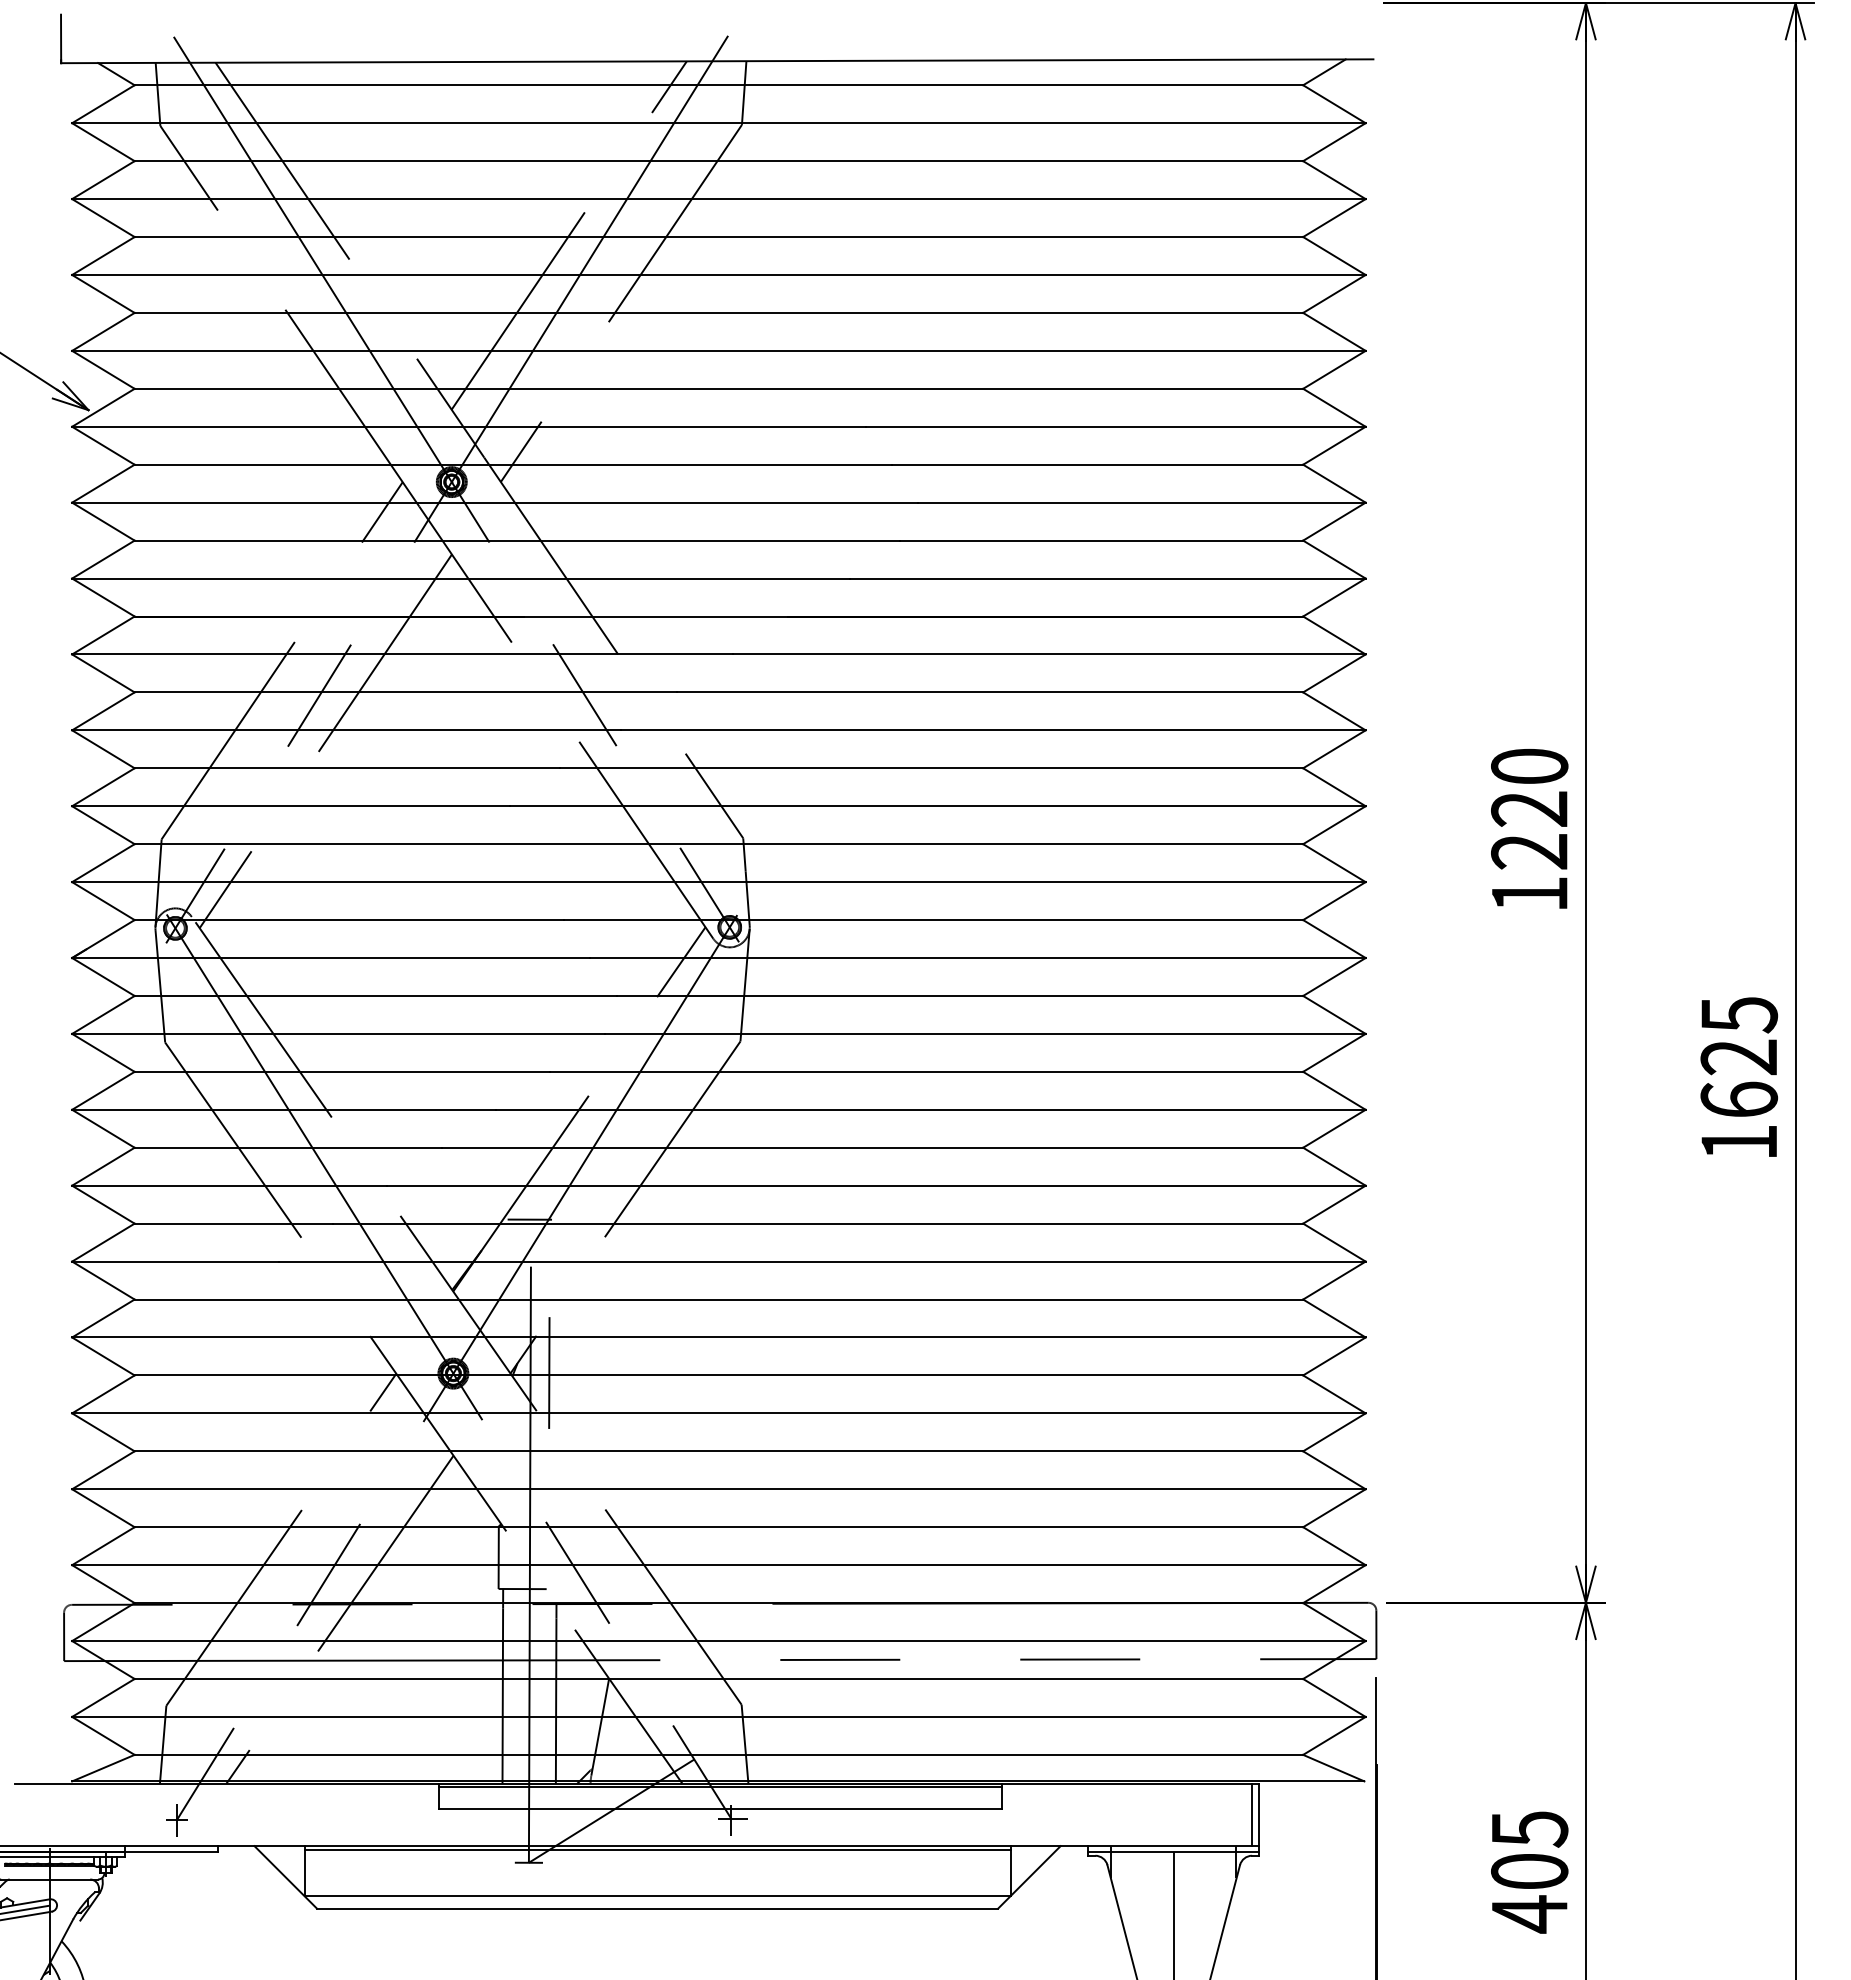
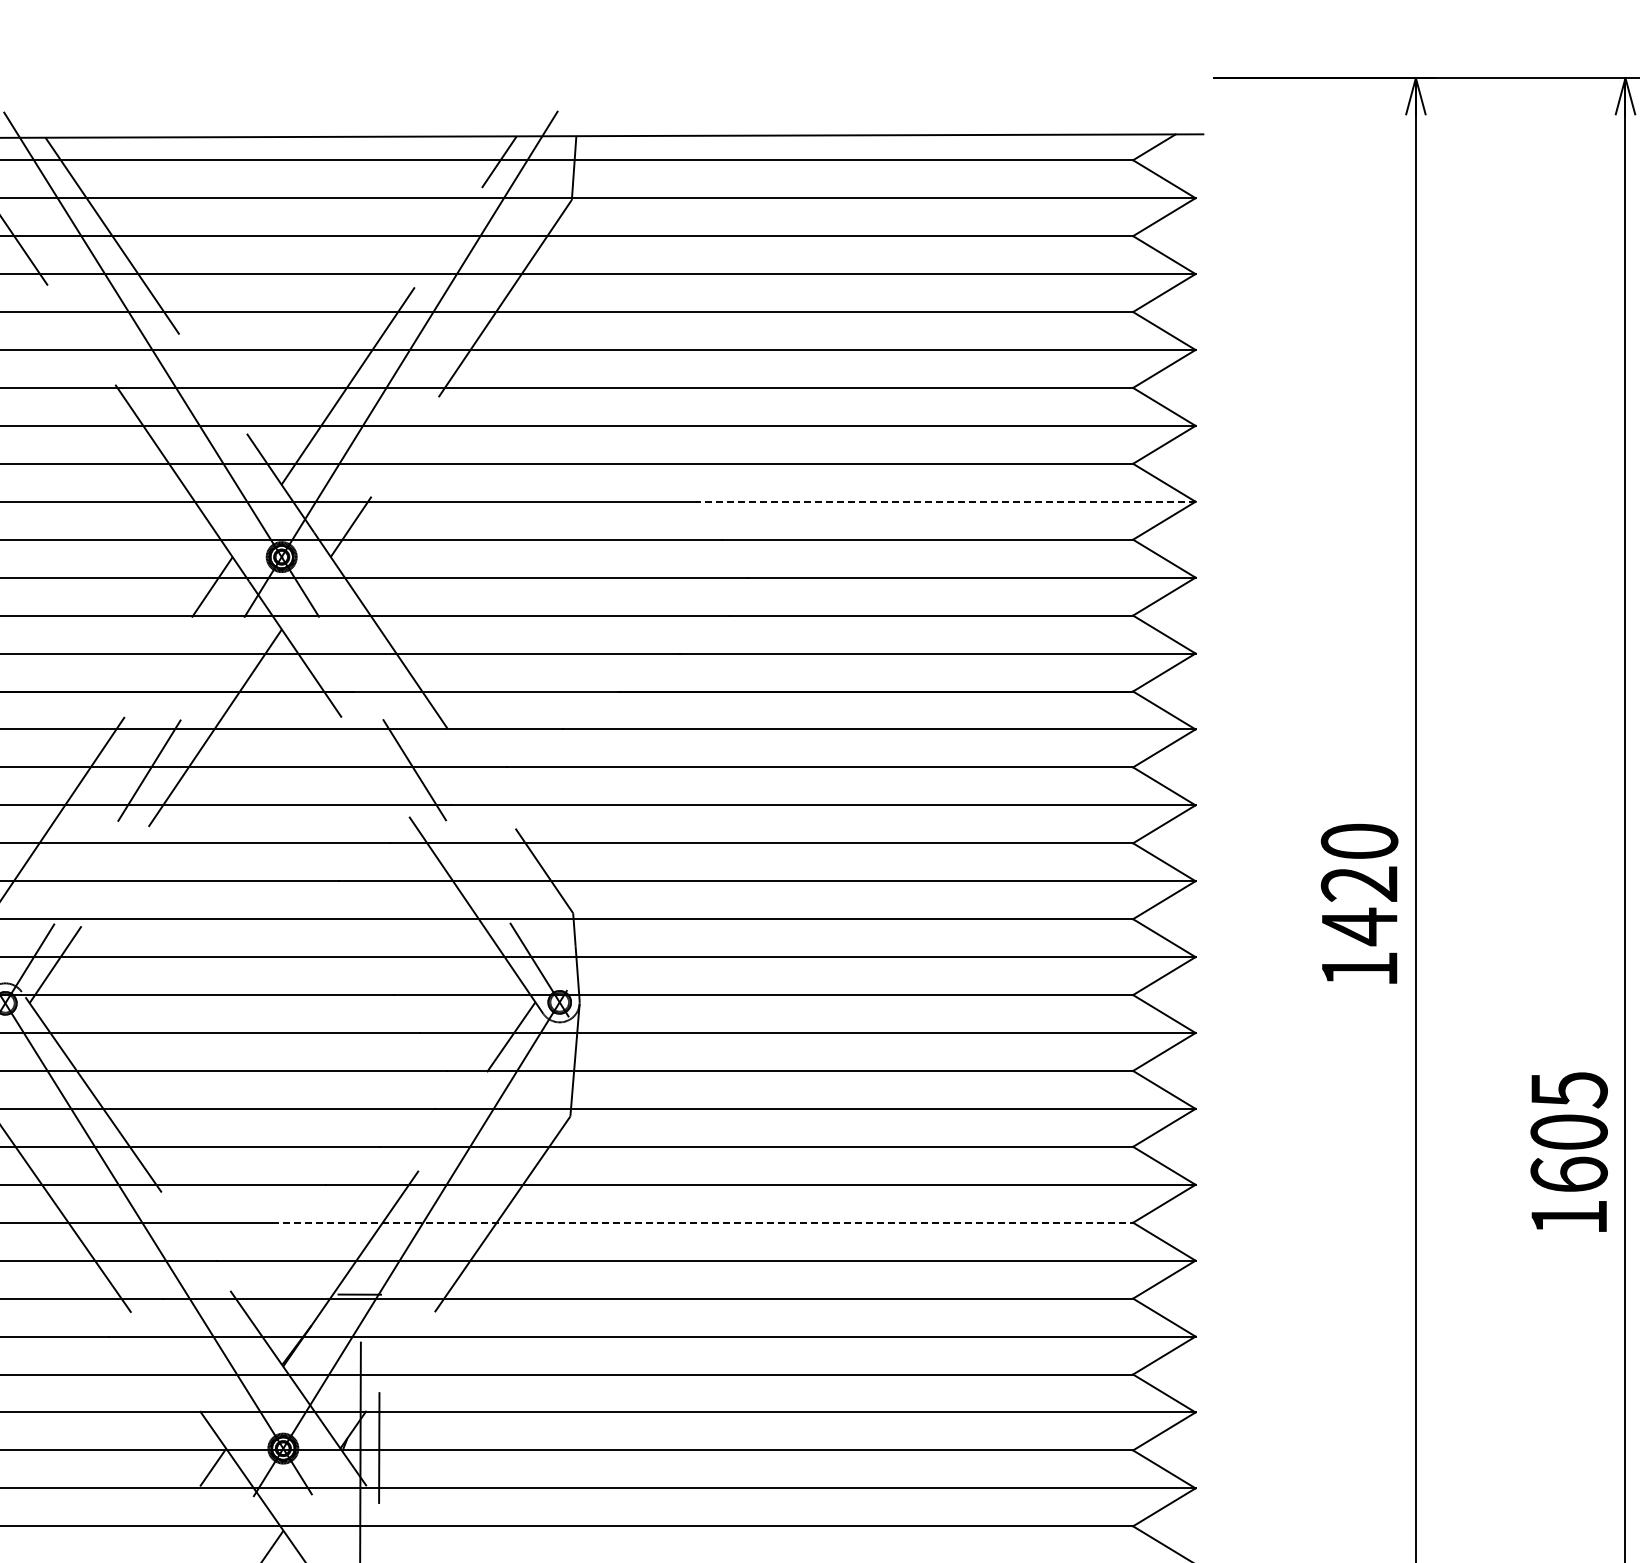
line: (1116, 426) -> (946, 501), solid -> dashed
text: (1529, 851) -> (1359, 926), 1220 -> 1420
text: (1739, 1057) -> (1569, 1132), 1625 -> 1605
line: (872, 1147) -> (702, 1222), solid -> dashed

